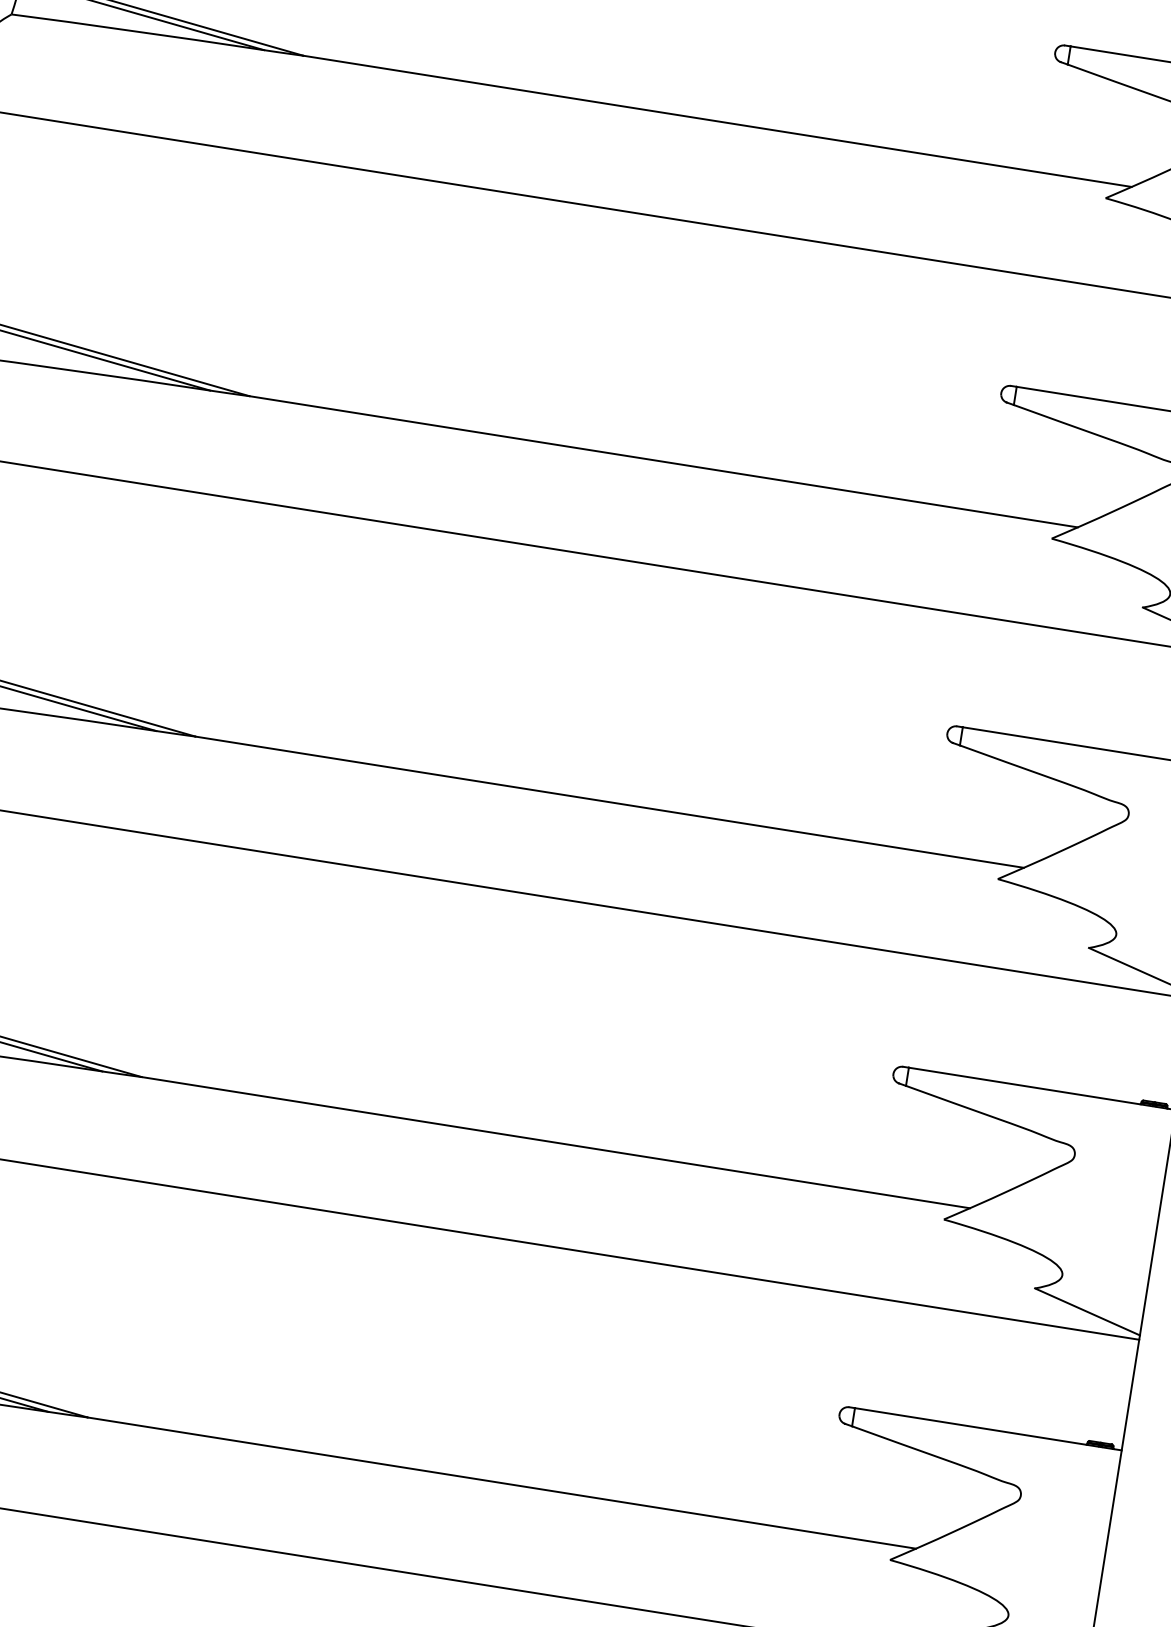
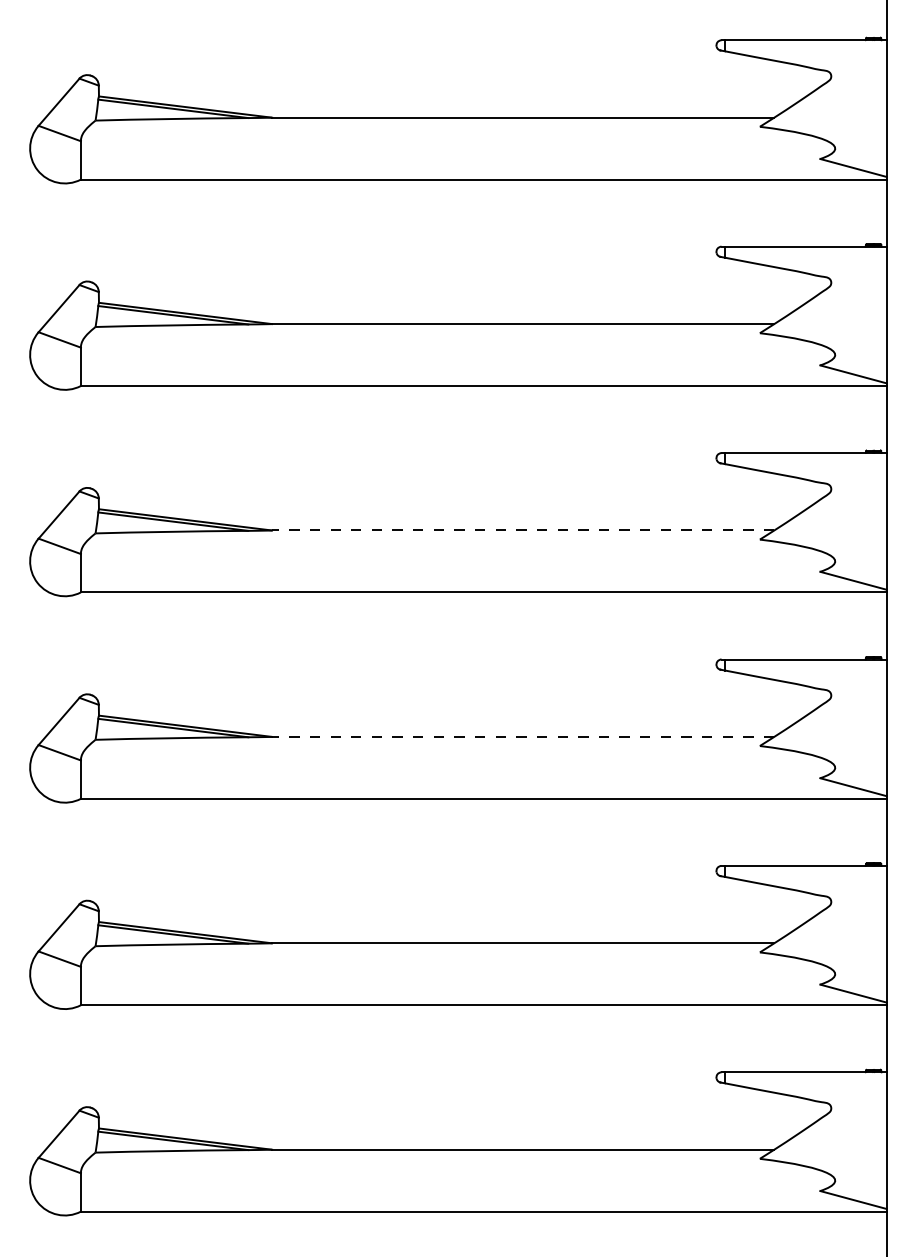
line: (662, 461) -> (522, 530), solid -> dashed
line: (608, 801) -> (522, 736), solid -> dashed

